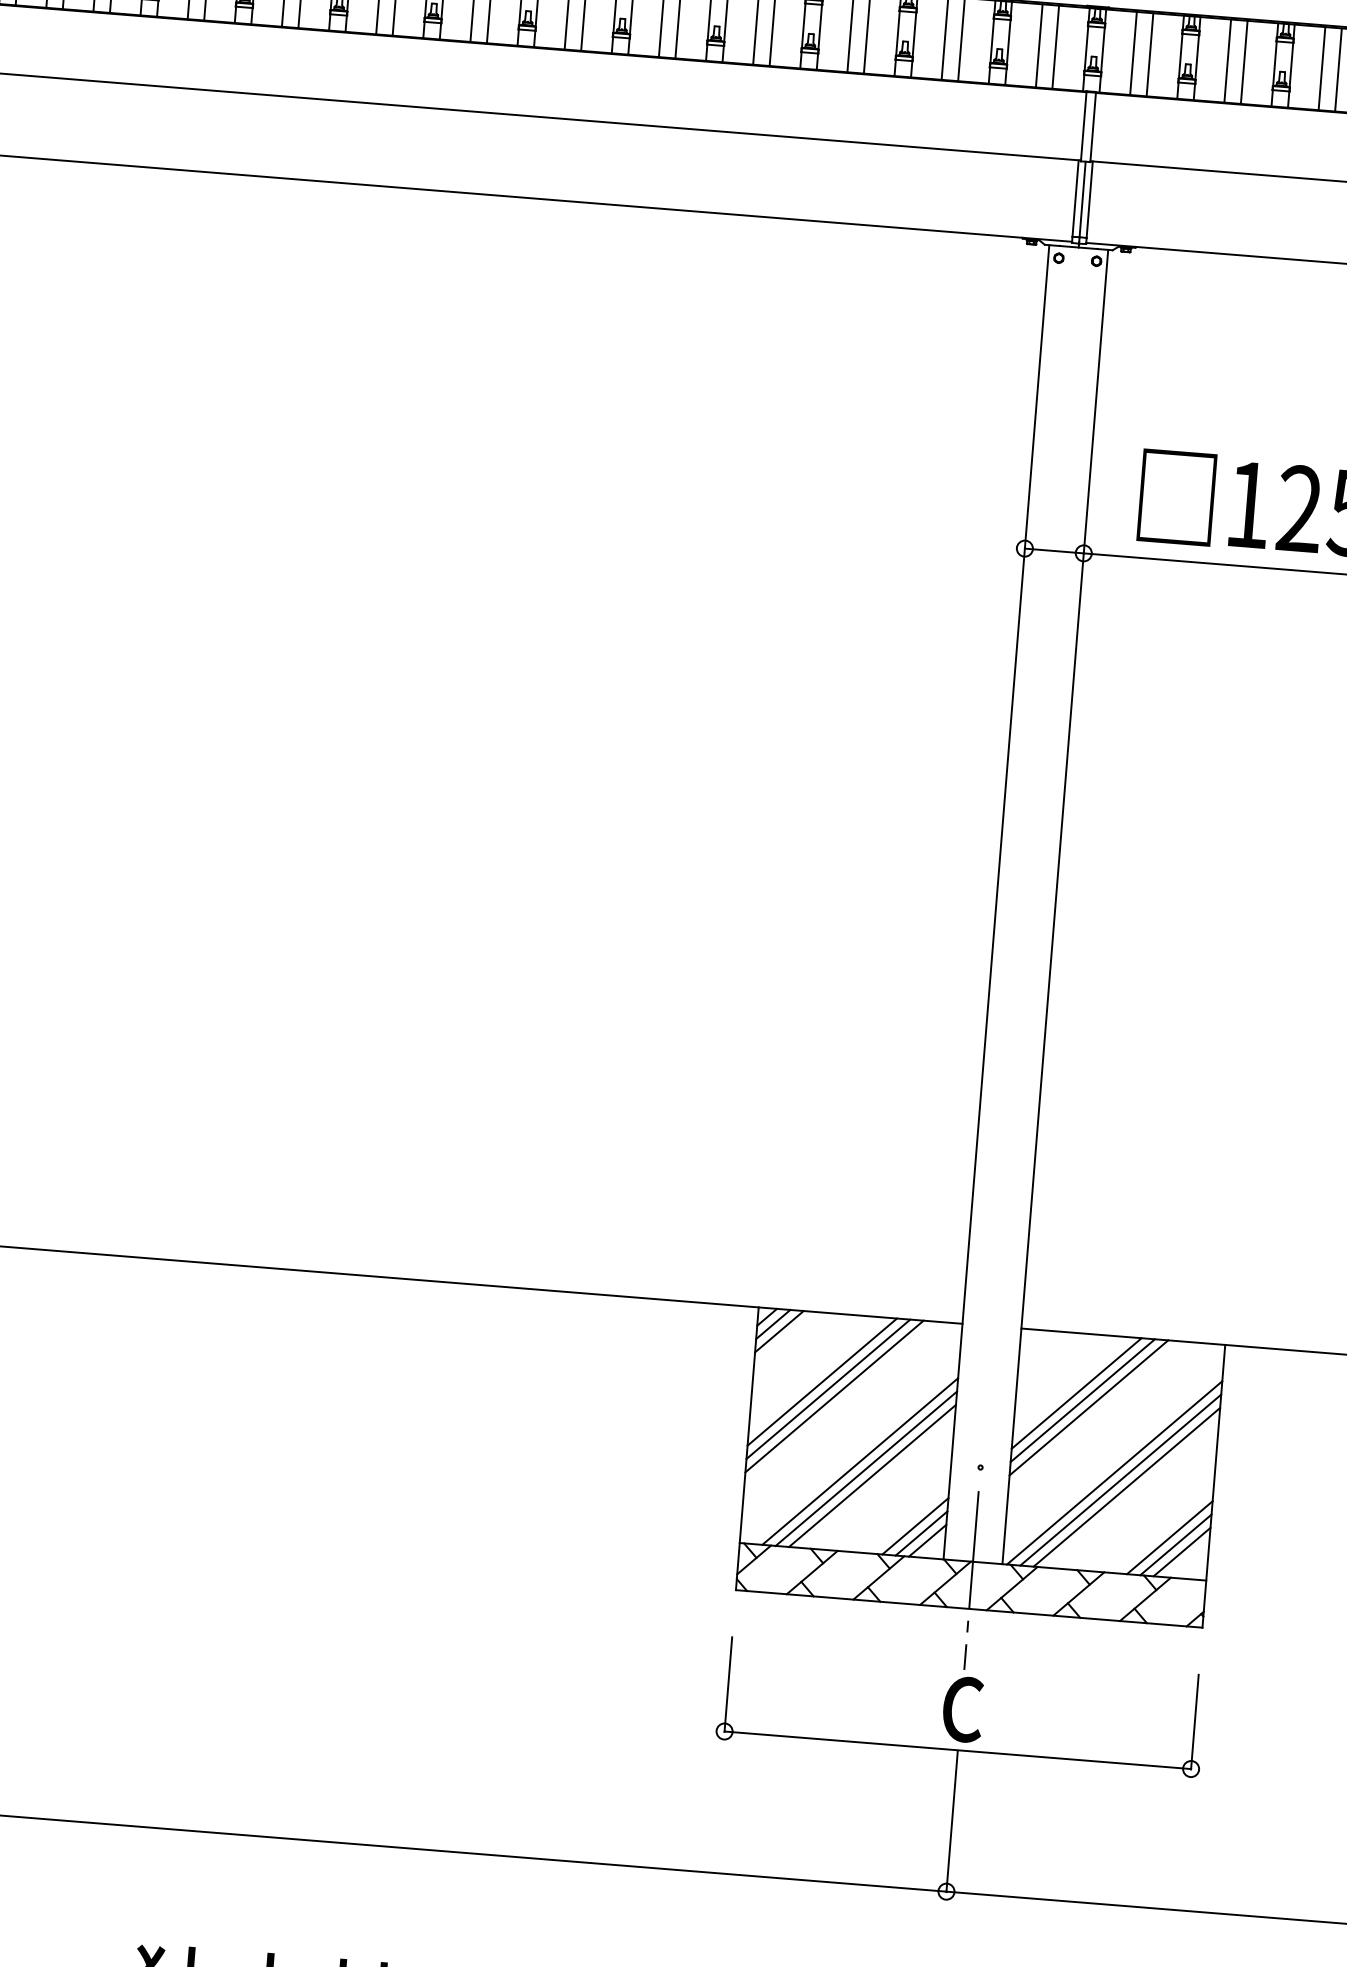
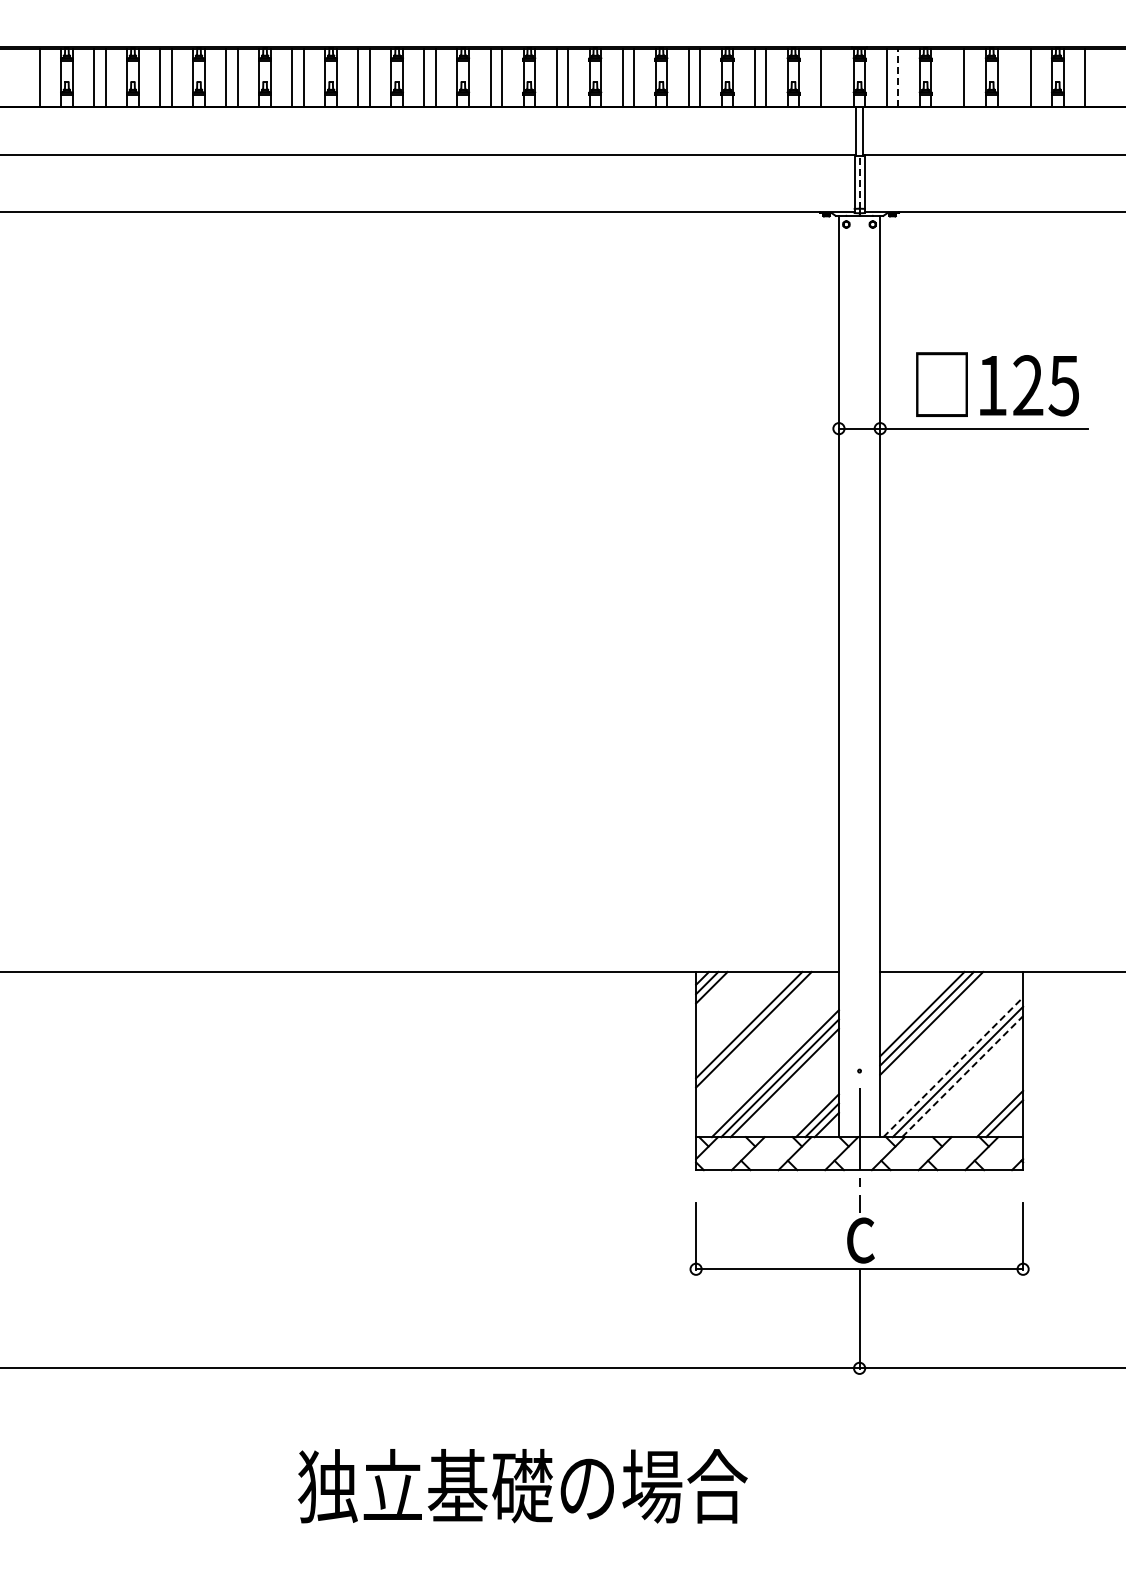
line: (1055, 46) -> (832, 77), removed
line: (1150, 54) -> (898, 77), solid -> dashed
line: (1227, 60) -> (952, 77), removed
line: (1321, 68) -> (1018, 77), removed
line: (1082, 198) -> (859, 181), solid -> dashed
line: (822, 1382) -> (744, 1020), removed
line: (1114, 1473) -> (953, 1067), solid -> dashed
line: (1126, 1487) -> (962, 1076), solid -> dashed
line: (1170, 1537) -> (995, 1109), removed

